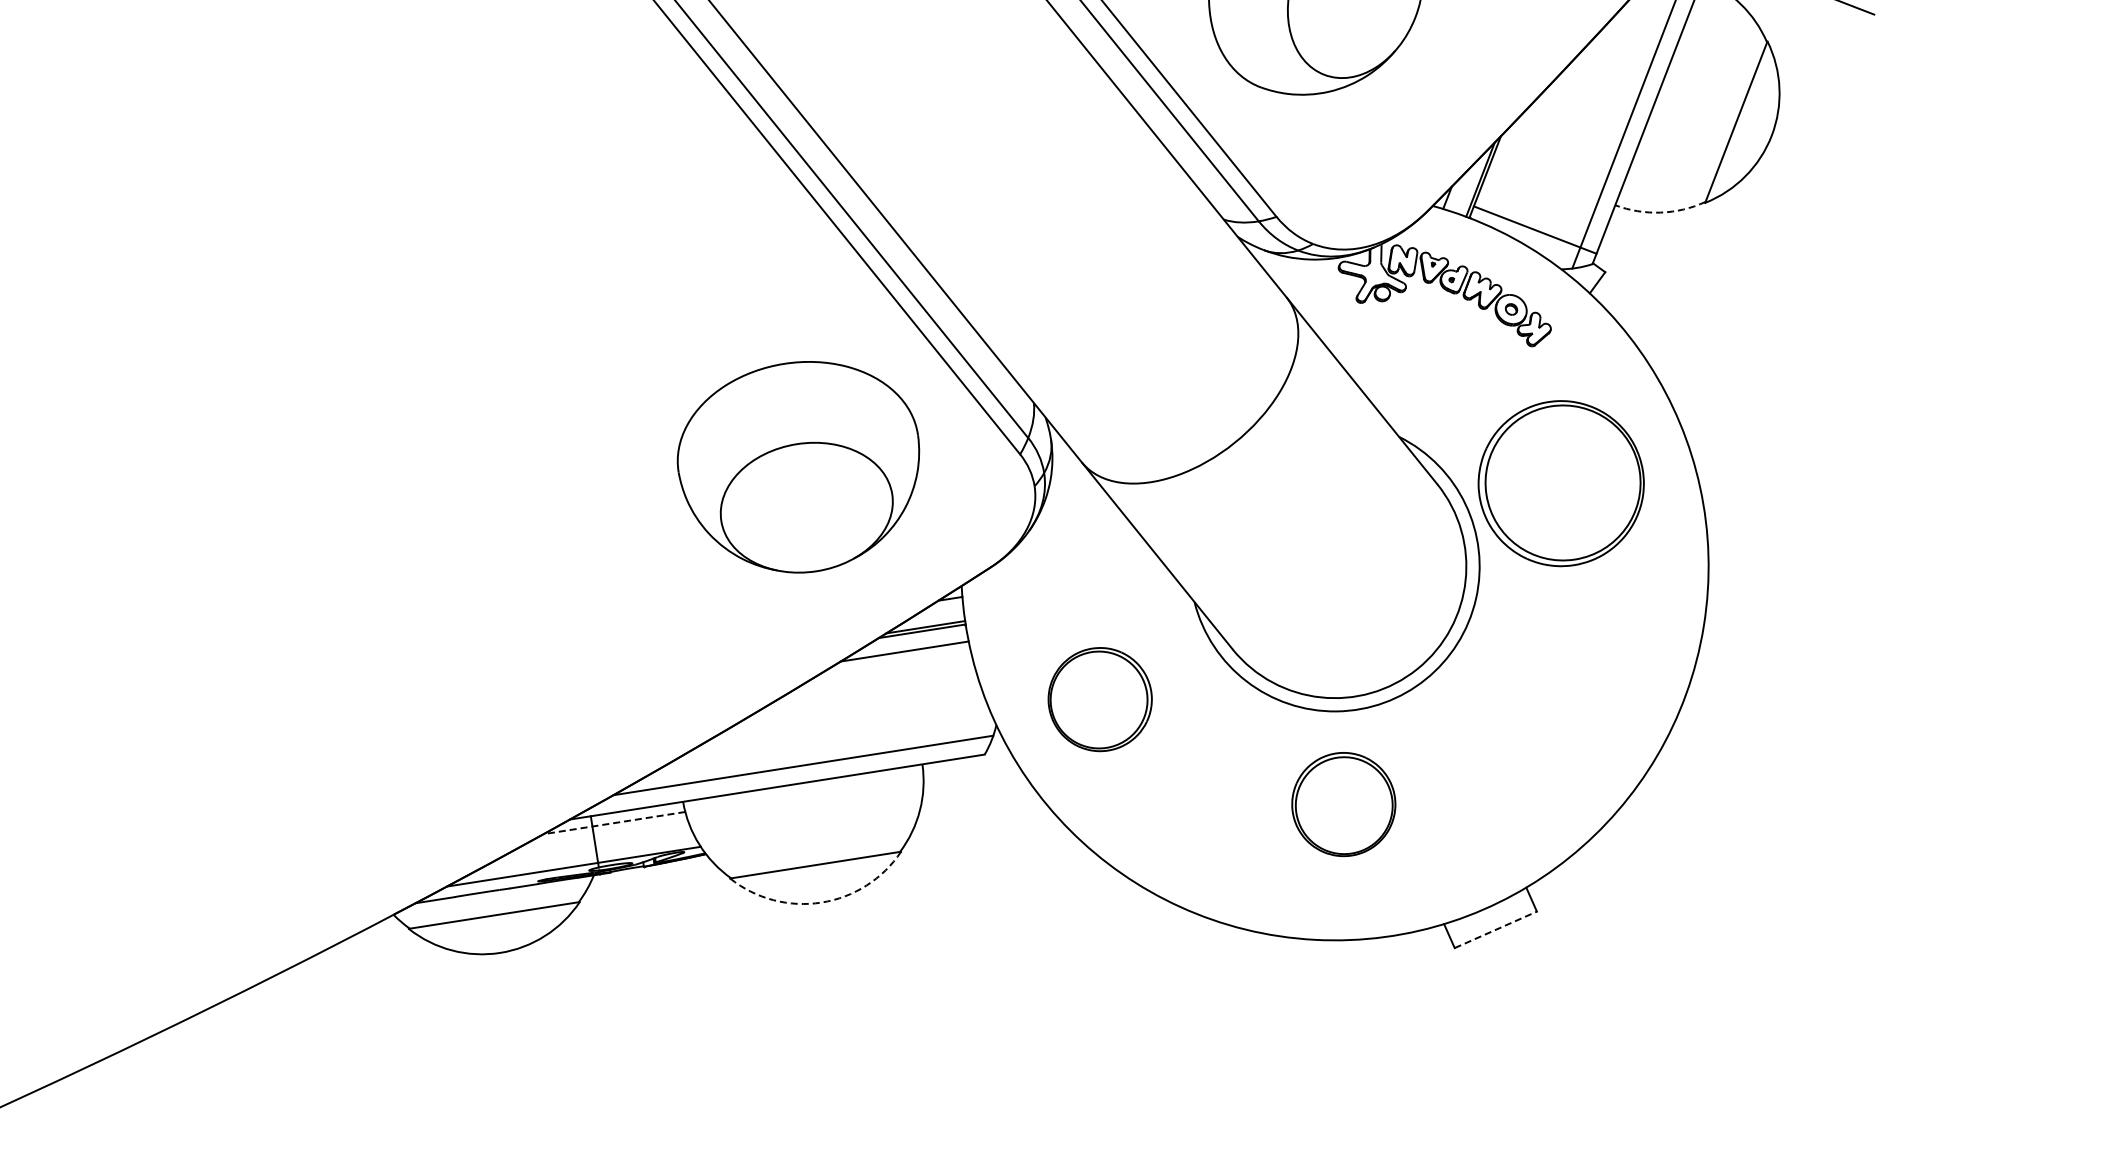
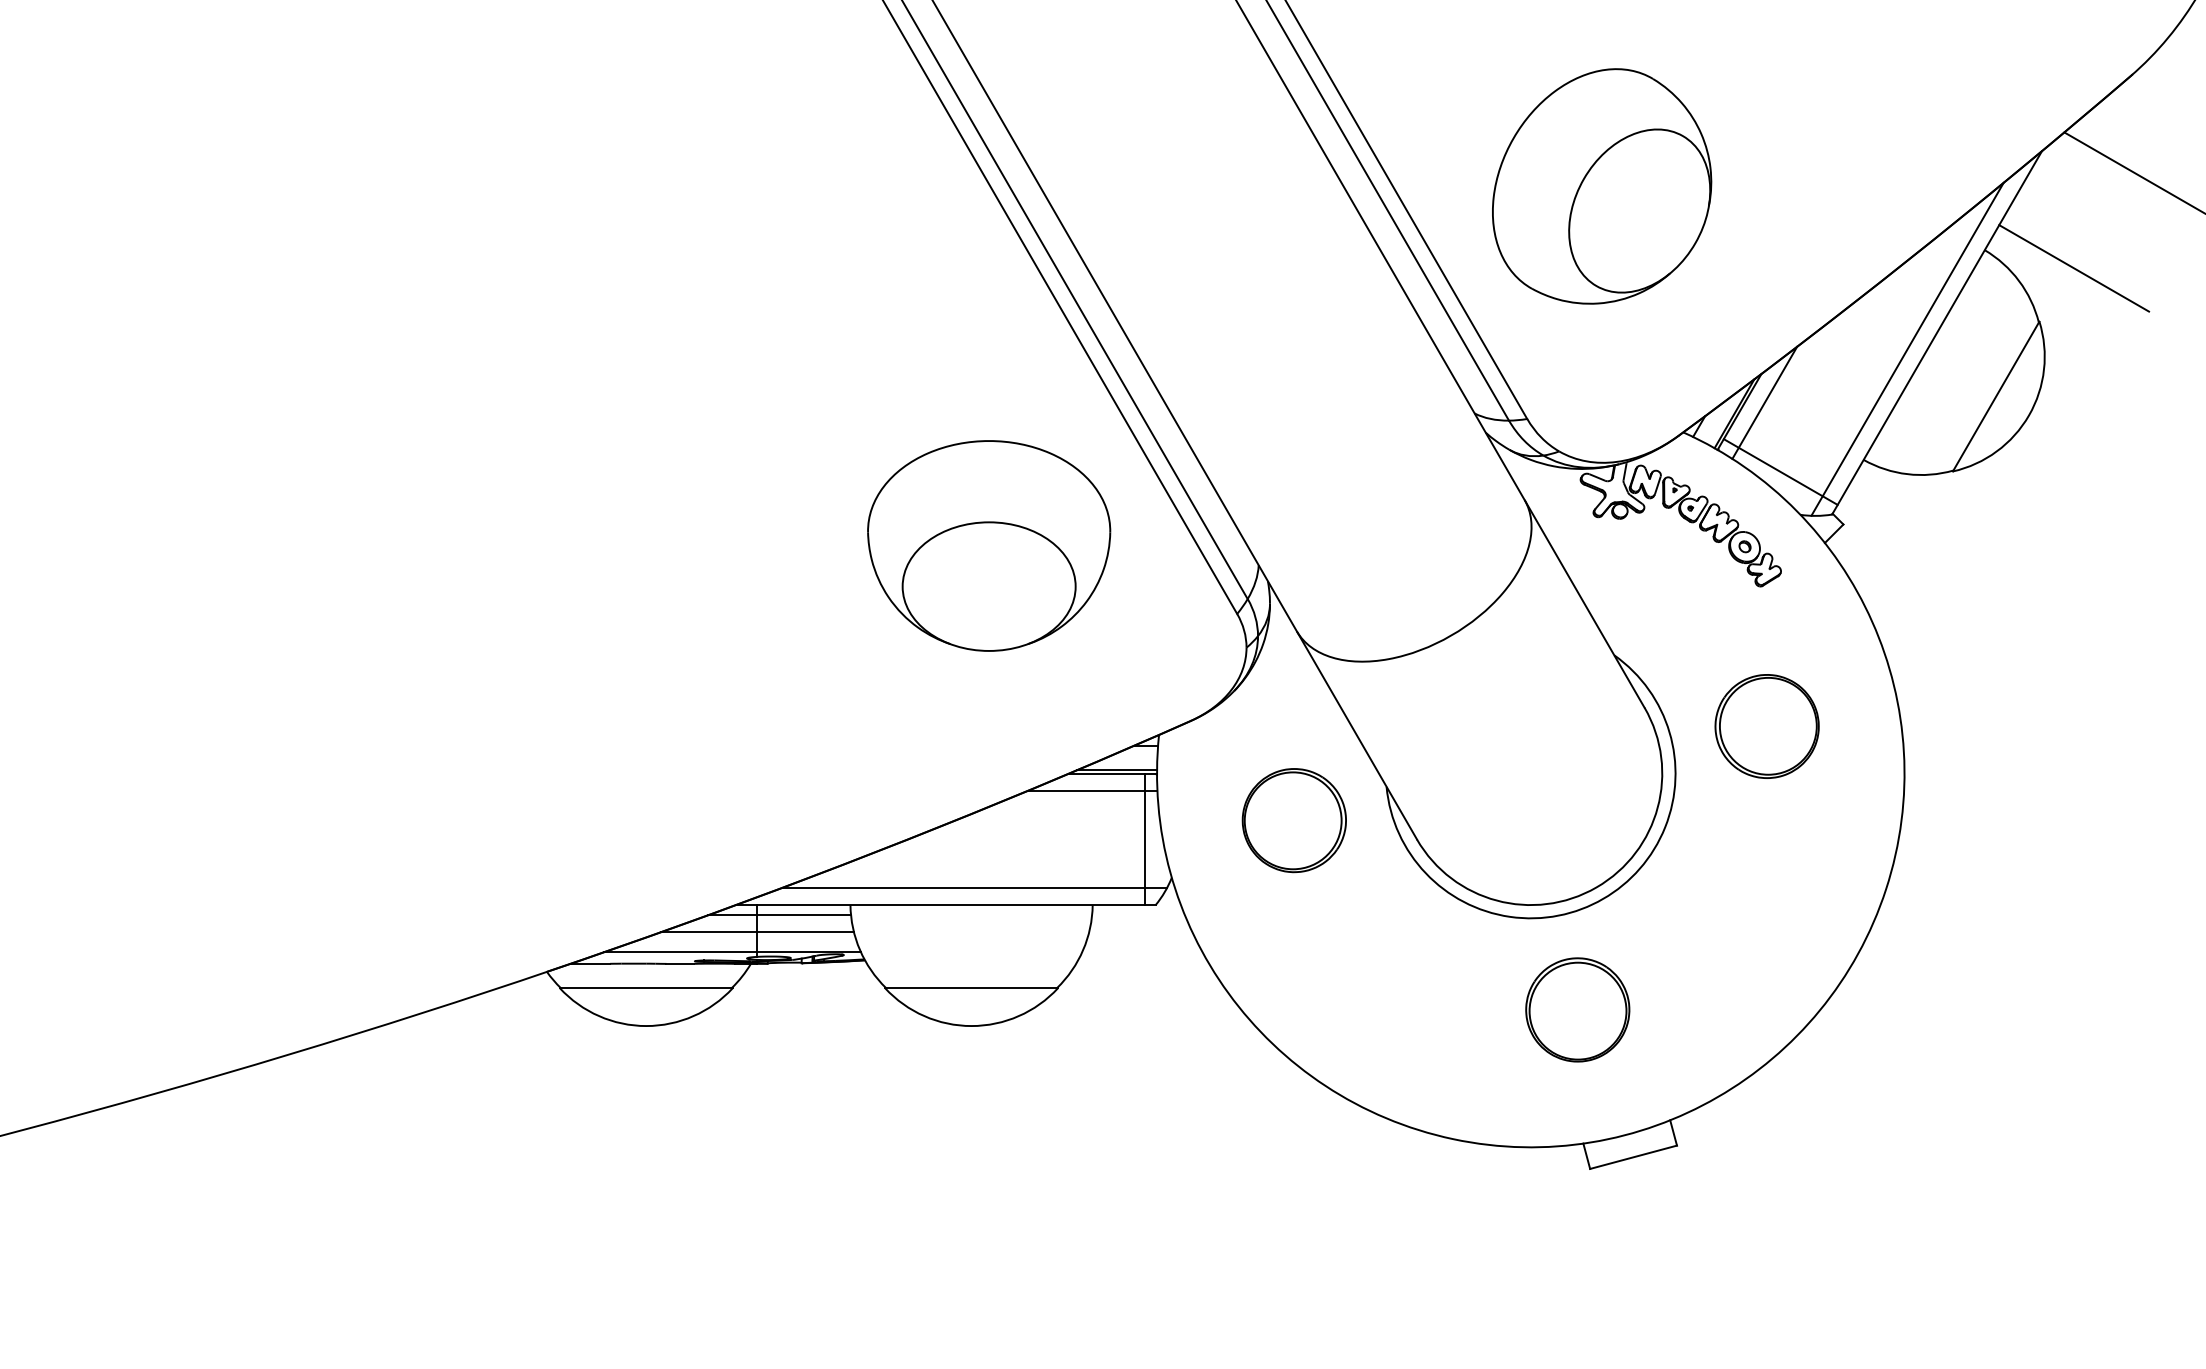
line: (1508, 163) -> (1764, 402), added
arc: (1660, 212) -> (1907, 474), dashed -> solid
part: (800, 467) -> (989, 545), moved
part: (1560, 483) -> (1766, 726), size x0.62
line: (963, 691) -> (1144, 839), added
part: (1099, 699) -> (1293, 820), moved
part: (1343, 804) -> (1577, 1009), moved
line: (614, 823) -> (779, 915), dashed -> solid
line: (595, 843) -> (757, 932), added
arc: (821, 903) -> (971, 1026), dashed -> solid
line: (1495, 930) -> (1633, 1157), dashed -> solid

